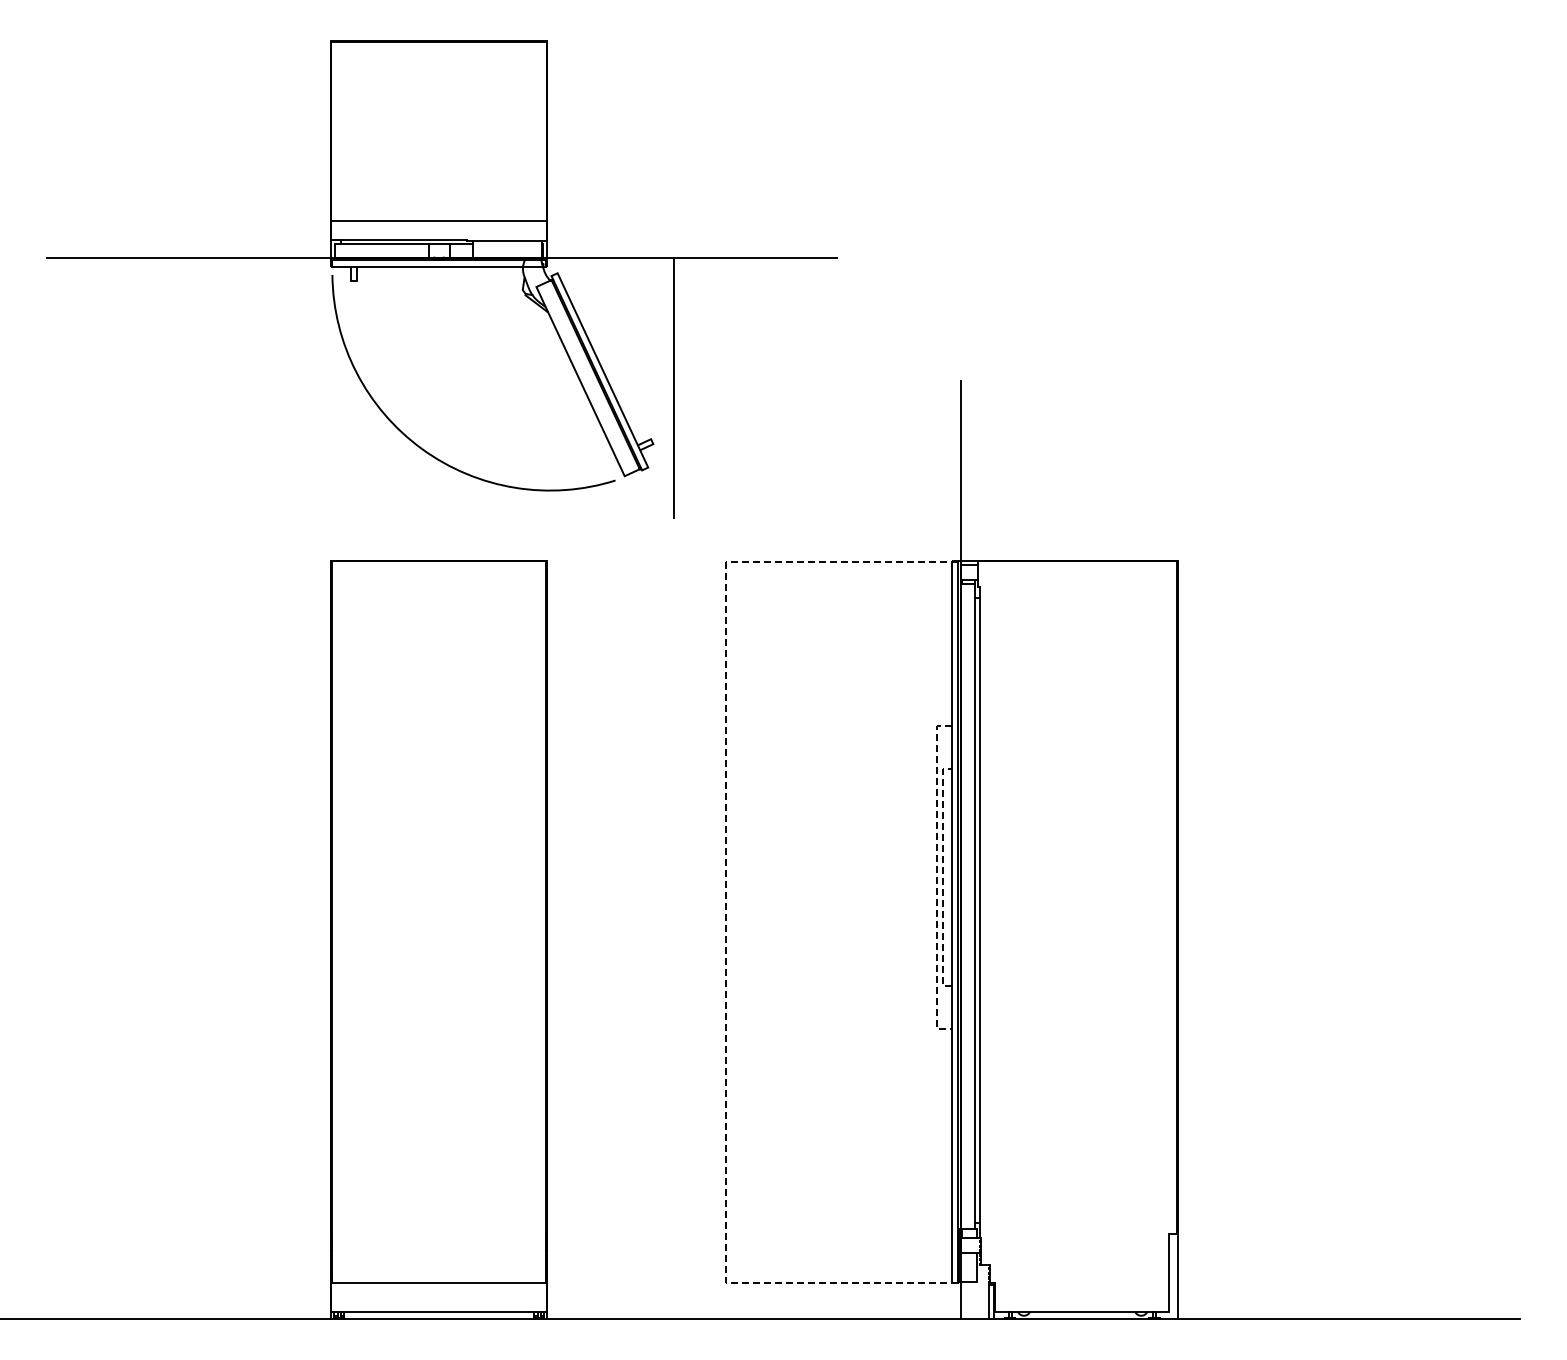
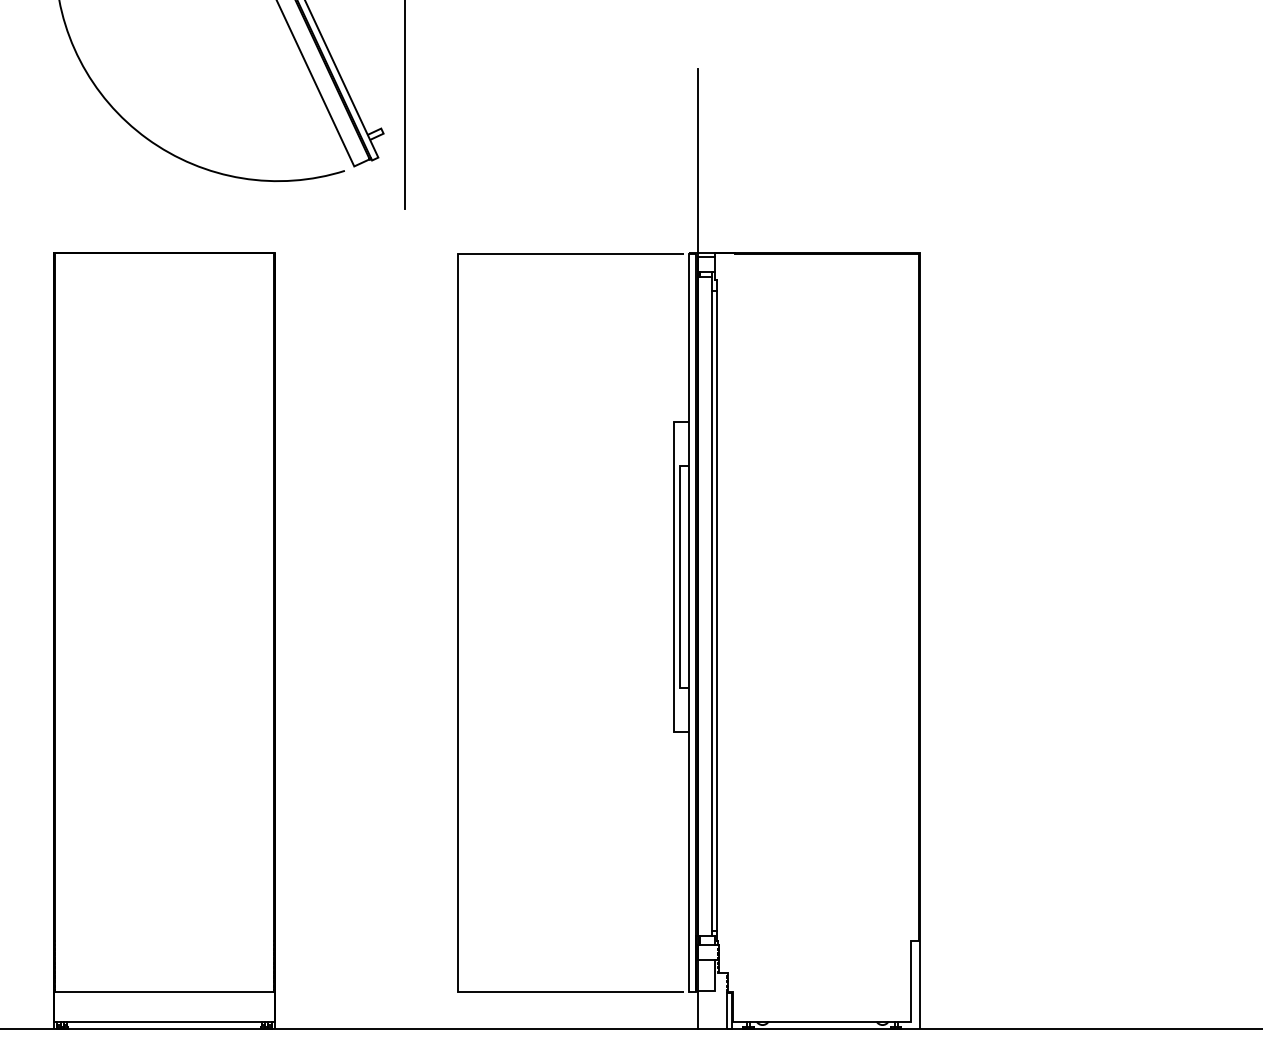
line: (943, 877) -> (680, 576), dashed -> solid
line: (937, 878) -> (674, 577), dashed -> solid
line: (726, 922) -> (458, 622), dashed -> solid

